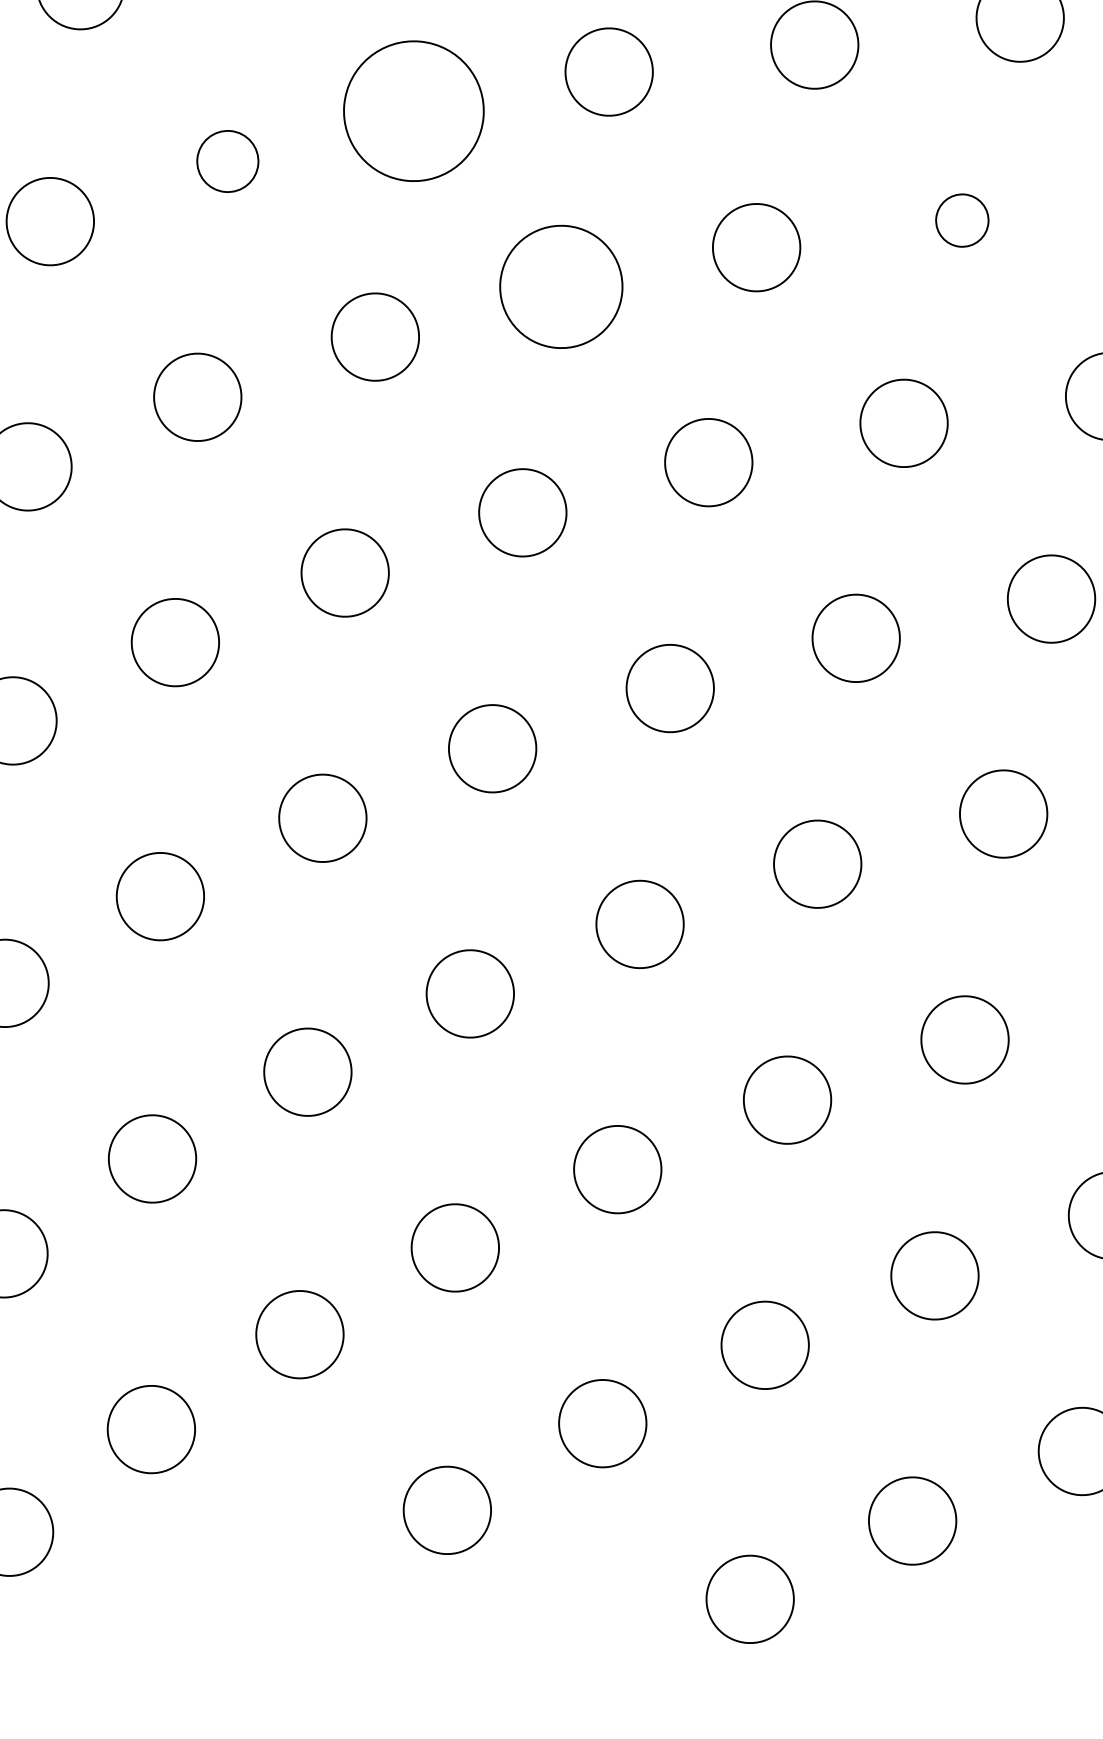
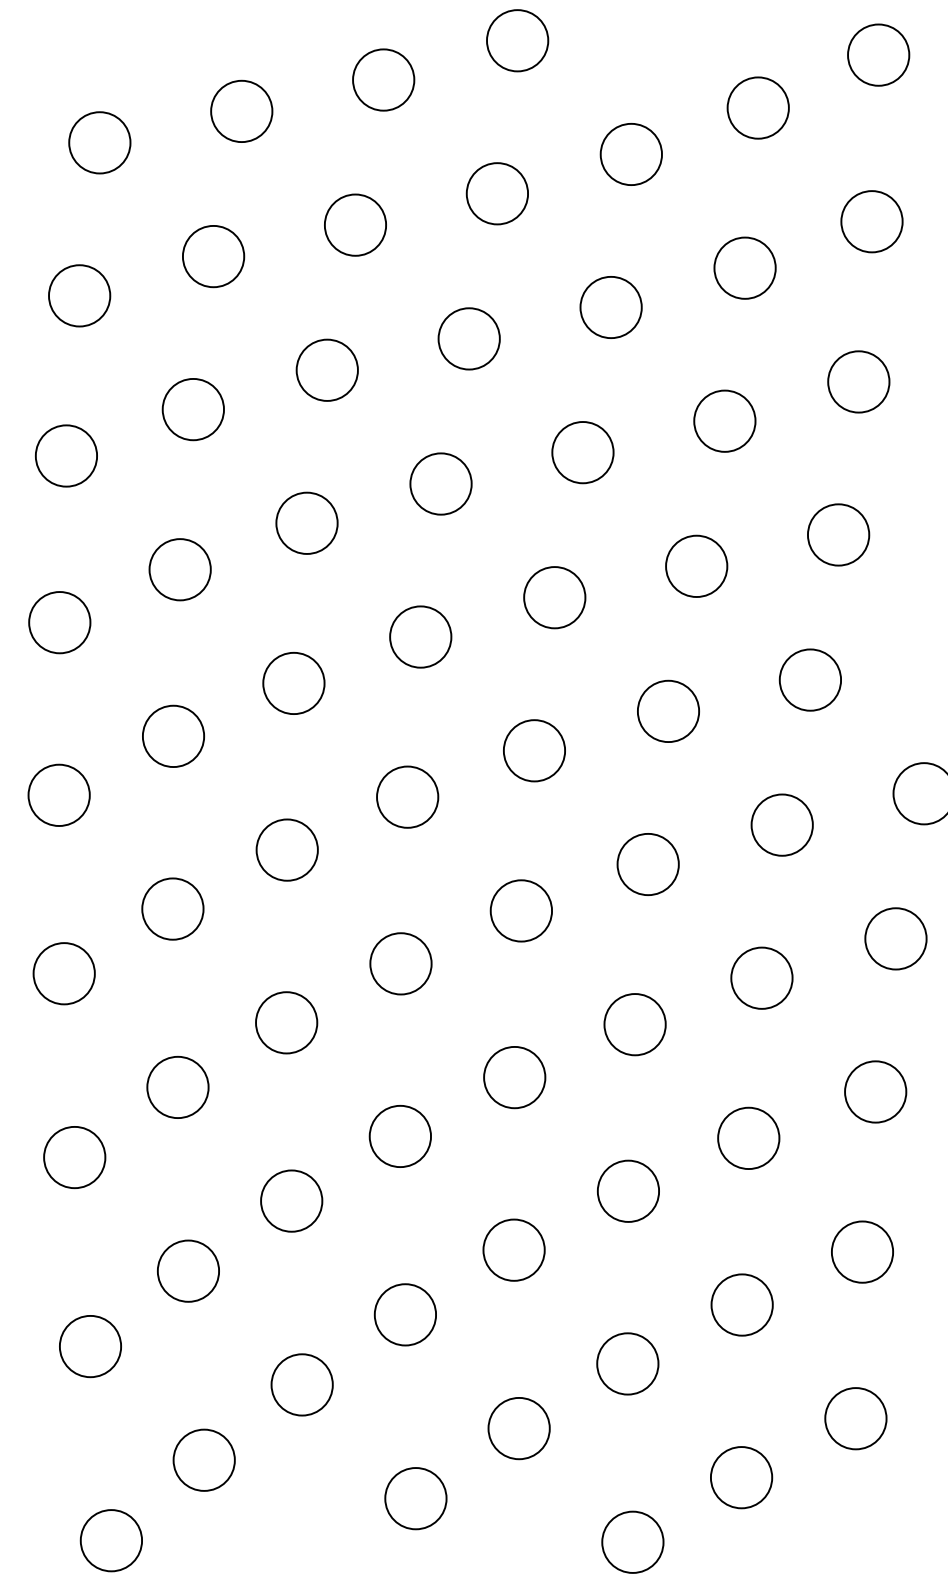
circle: (413, 109) -> (306, 522), size x0.62
circle: (226, 160) -> (179, 569), size x1.43
circle: (961, 219) -> (696, 565), size x1.67
circle: (561, 286) -> (420, 636), size x0.71

